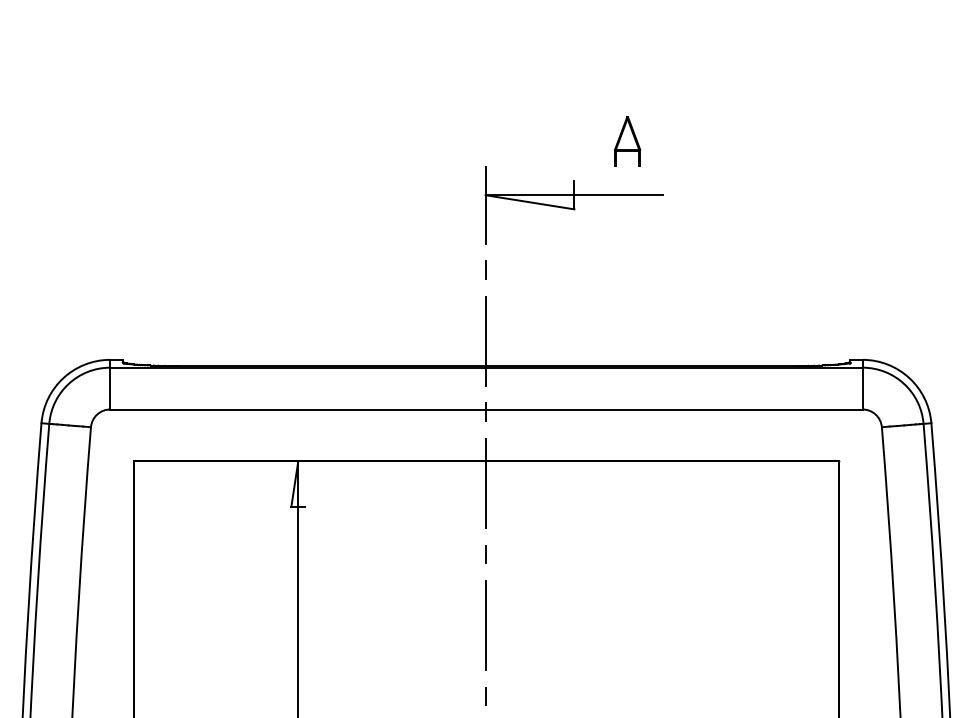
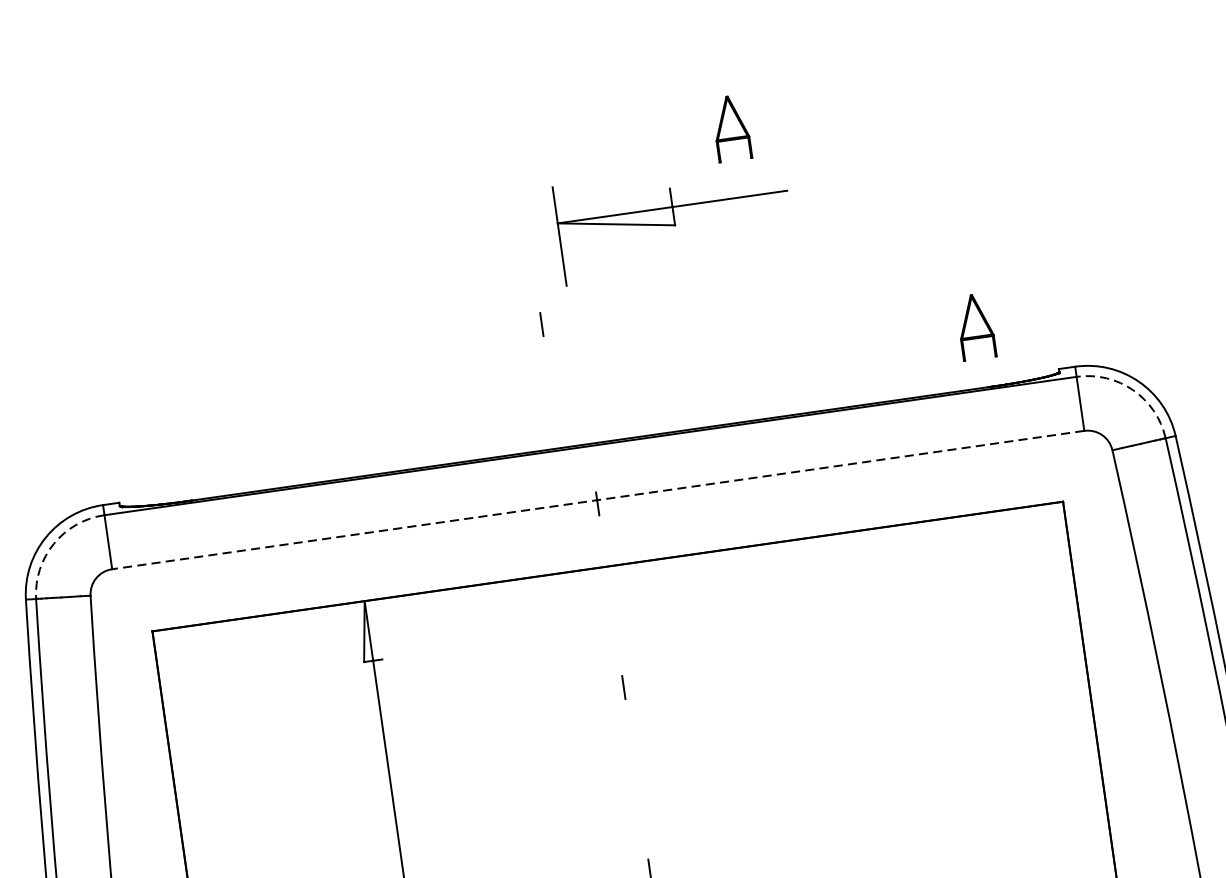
line: (485, 269) -> (541, 323), moved
part: (791, 318) -> (975, 326), added
line: (485, 340) -> (584, 411), removed
arc: (68, 383) -> (53, 543), solid -> dashed
arc: (904, 383) -> (1133, 389), solid -> dashed
line: (485, 409) -> (597, 500), solid -> dashed
line: (485, 483) -> (610, 595), removed
line: (485, 625) -> (636, 779), removed

